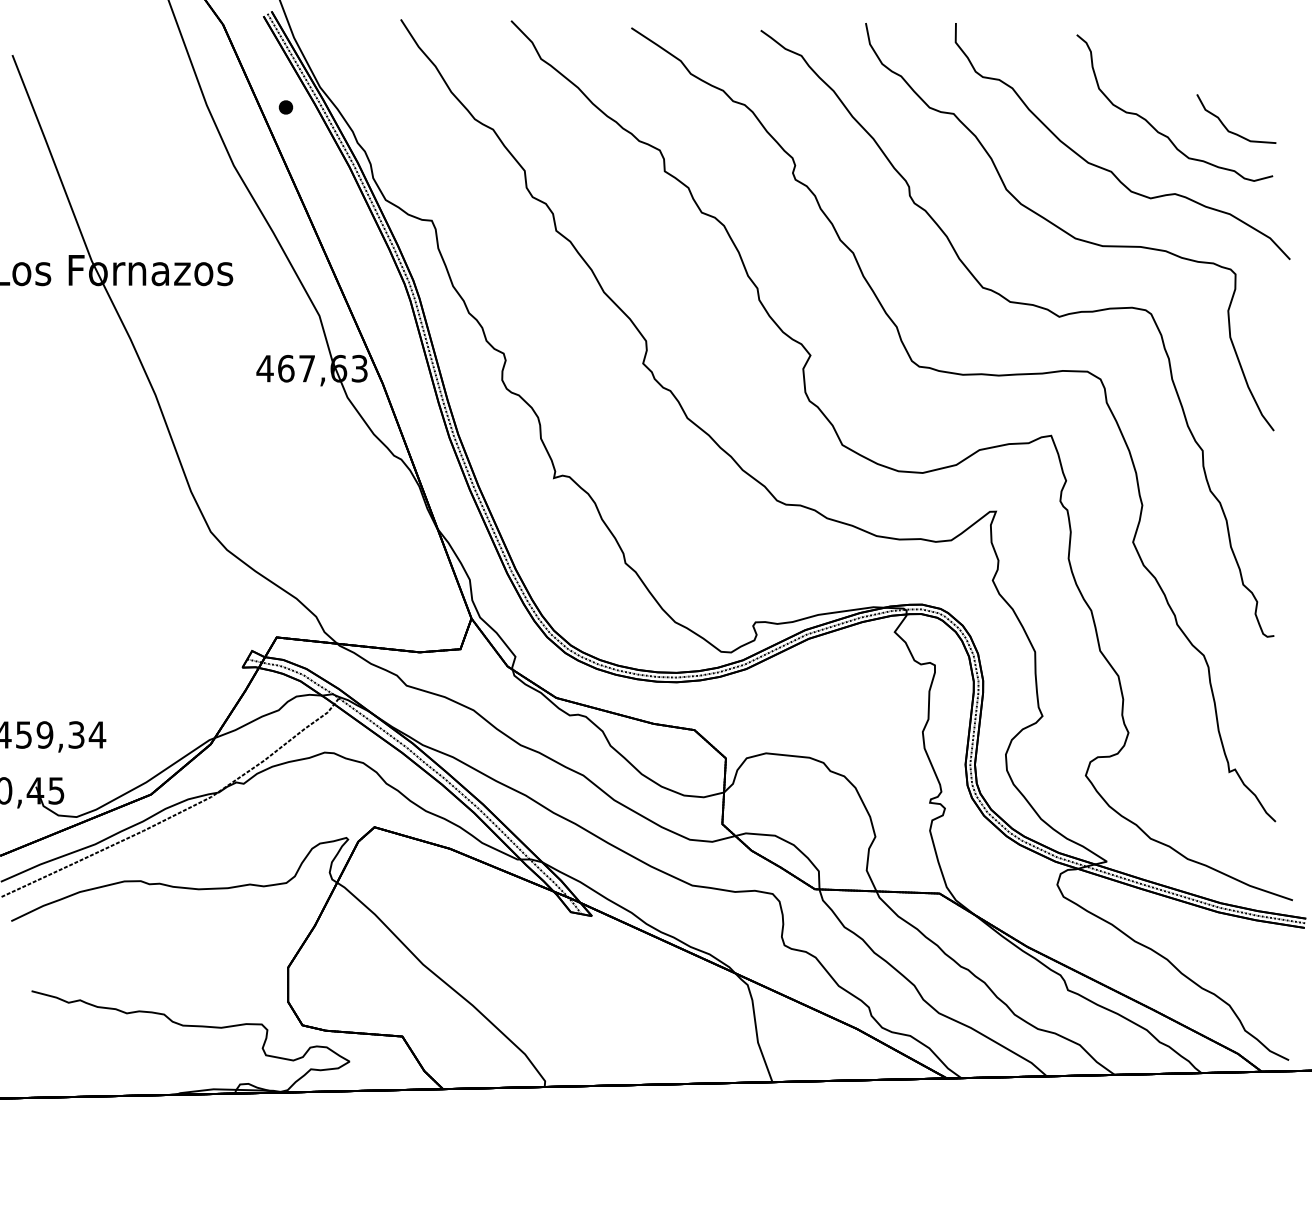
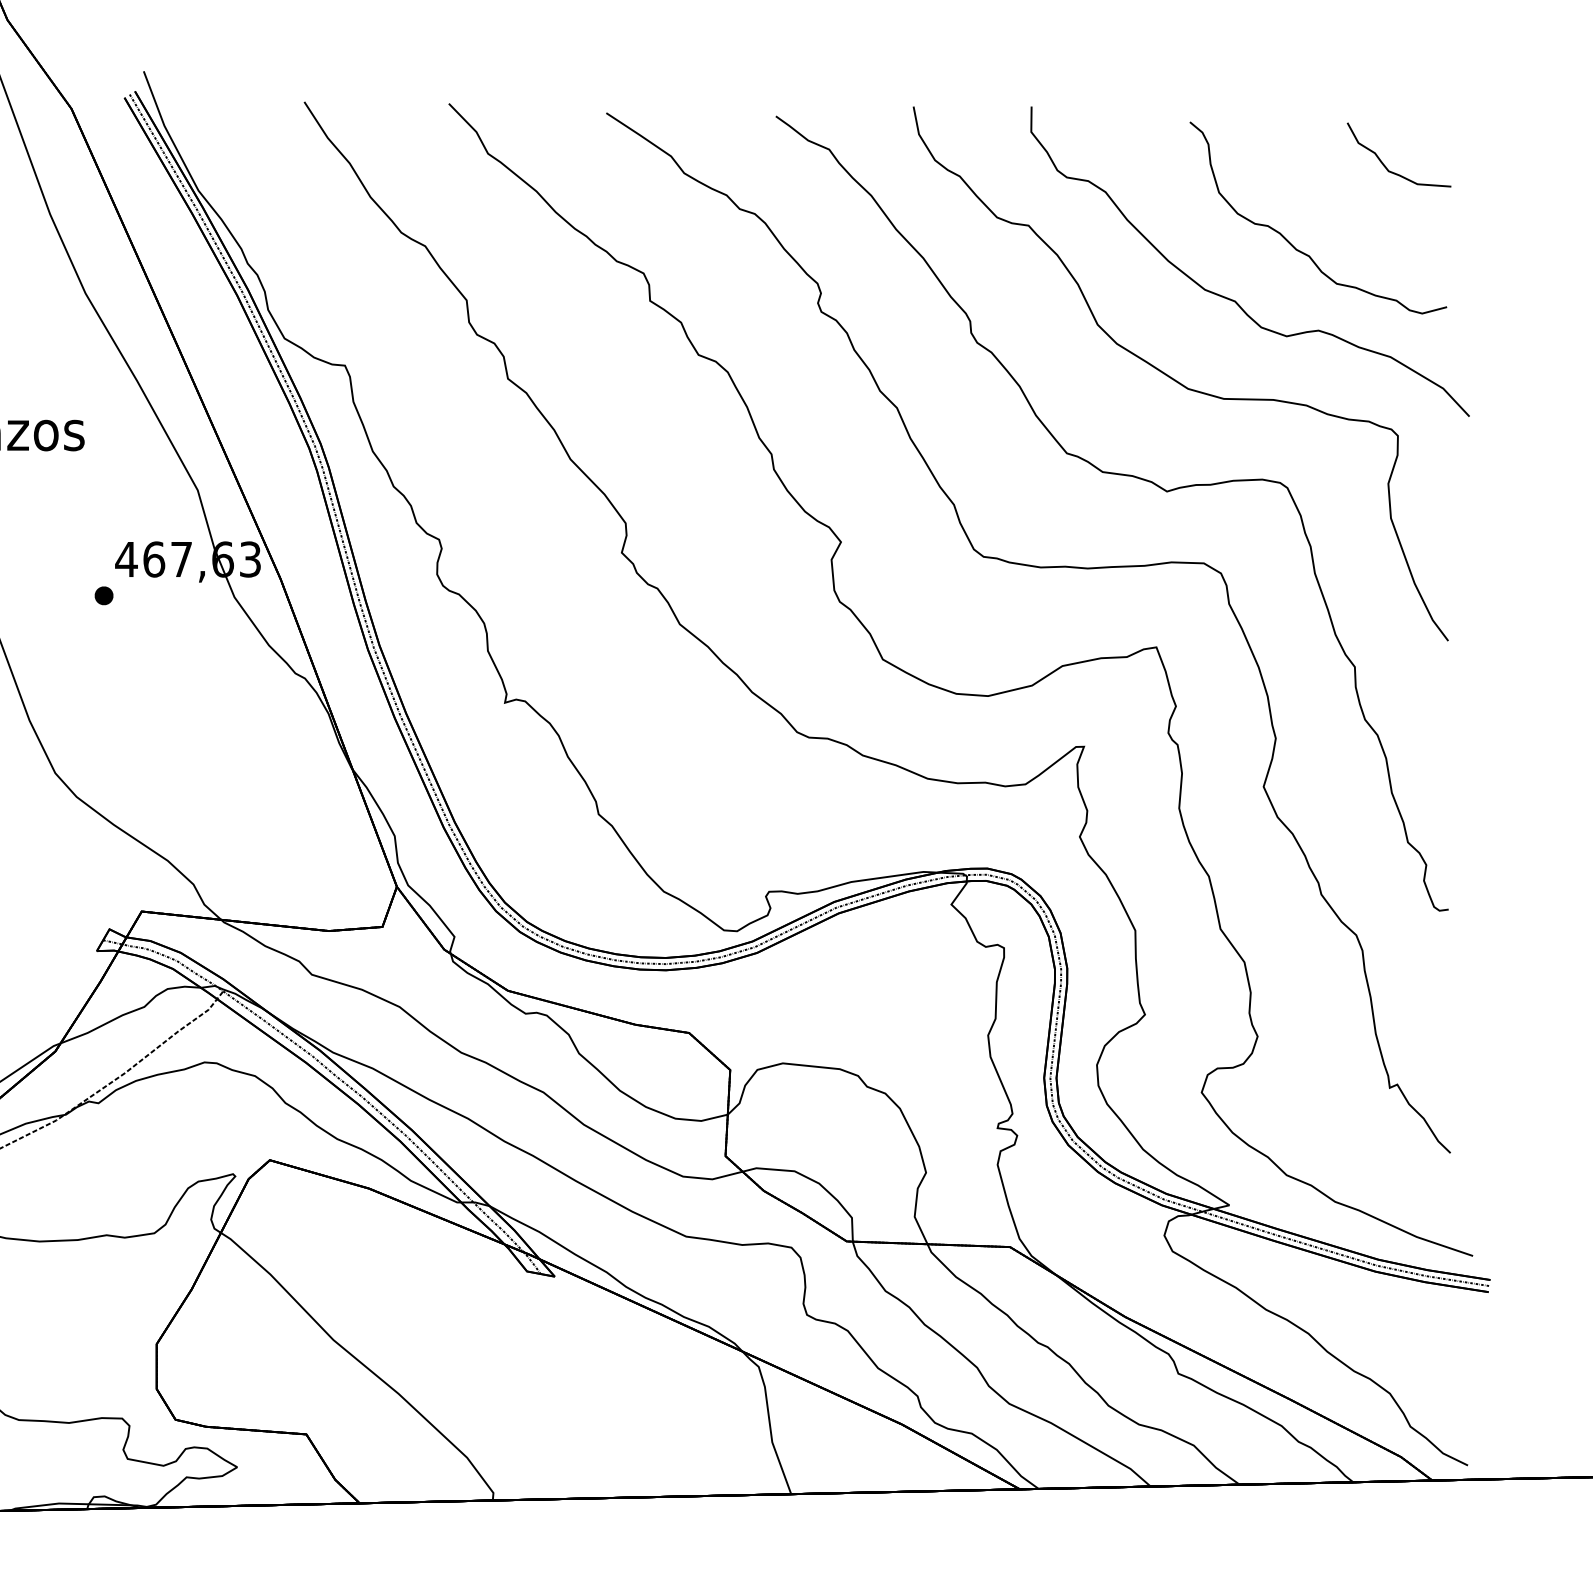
part: (285, 107) -> (103, 595), moved
curve: (1225, 125) -> (1384, 163), moved

